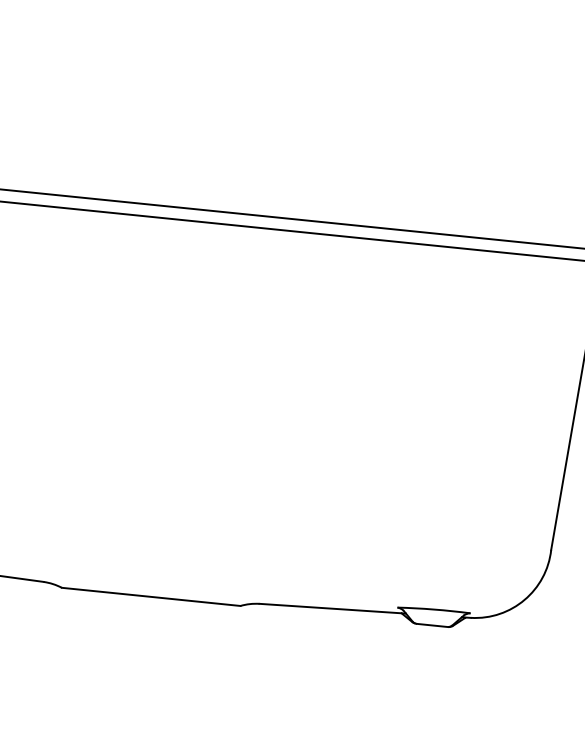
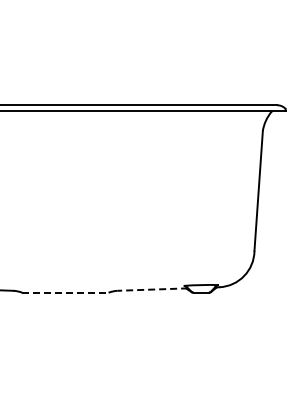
line: (151, 596) -> (65, 292), solid -> dashed
line: (331, 608) -> (152, 289), solid -> dashed

